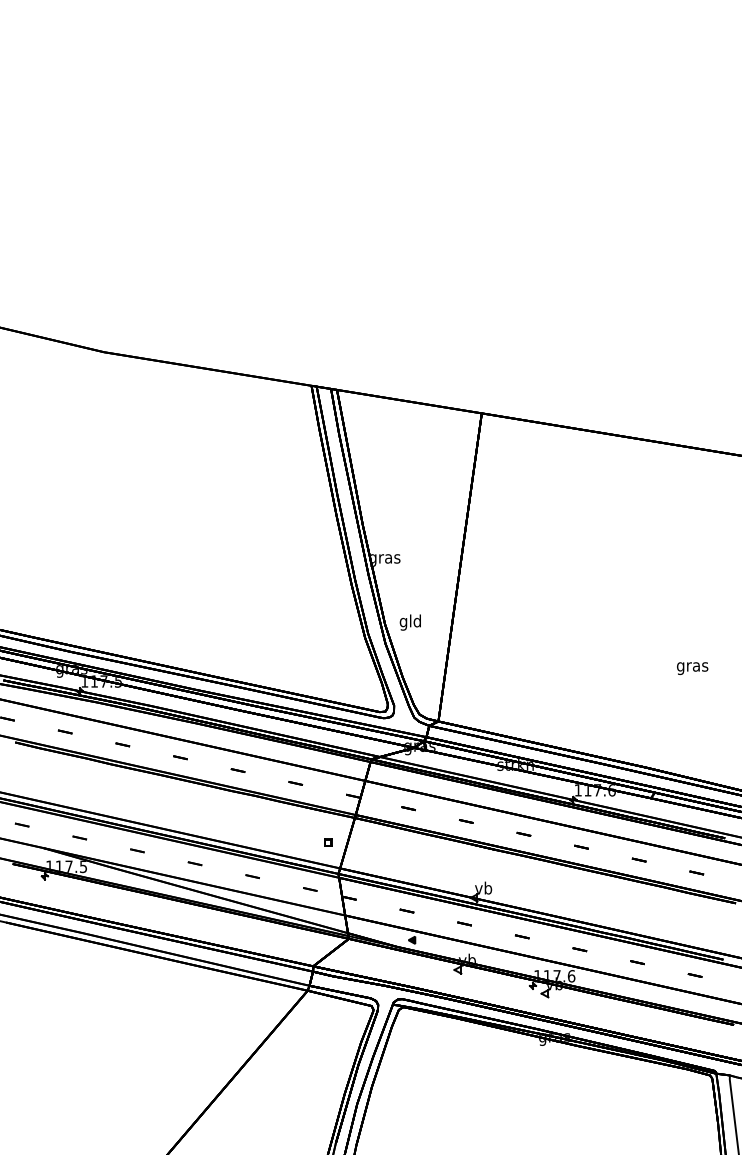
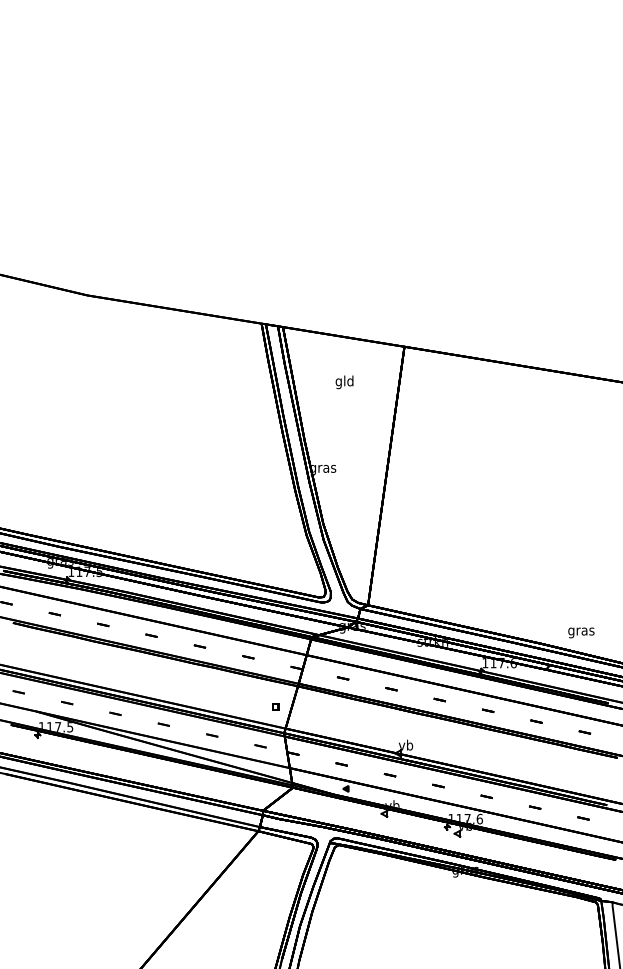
text: (410, 622) -> (344, 382), moved
text: (692, 668) -> (581, 632), moved

